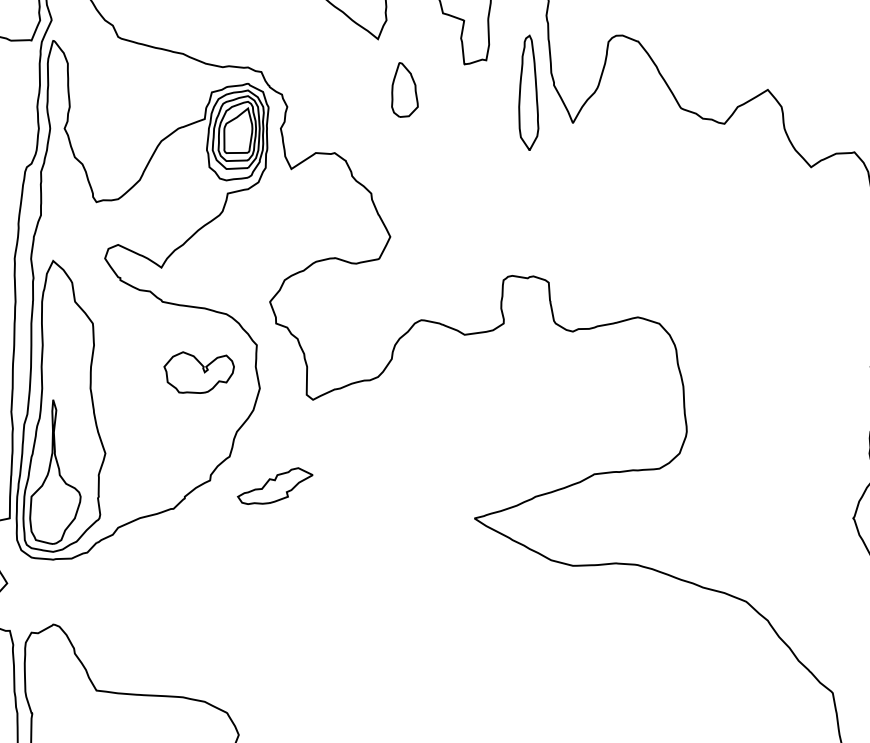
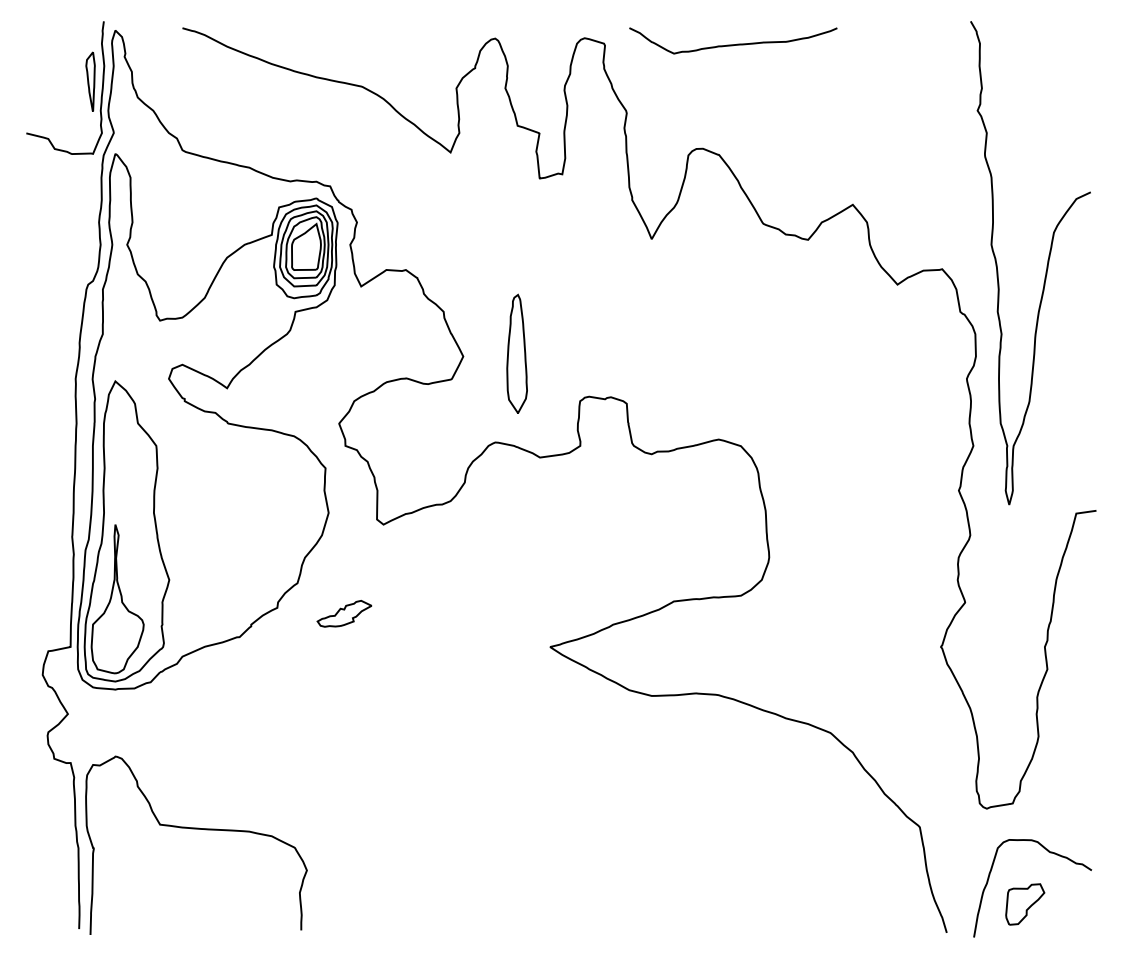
part: (405, 89) -> (478, 204), removed
part: (528, 92) -> (516, 353), moved
part: (198, 372) -> (265, 496), removed
part: (275, 485) -> (344, 613), size x0.7

